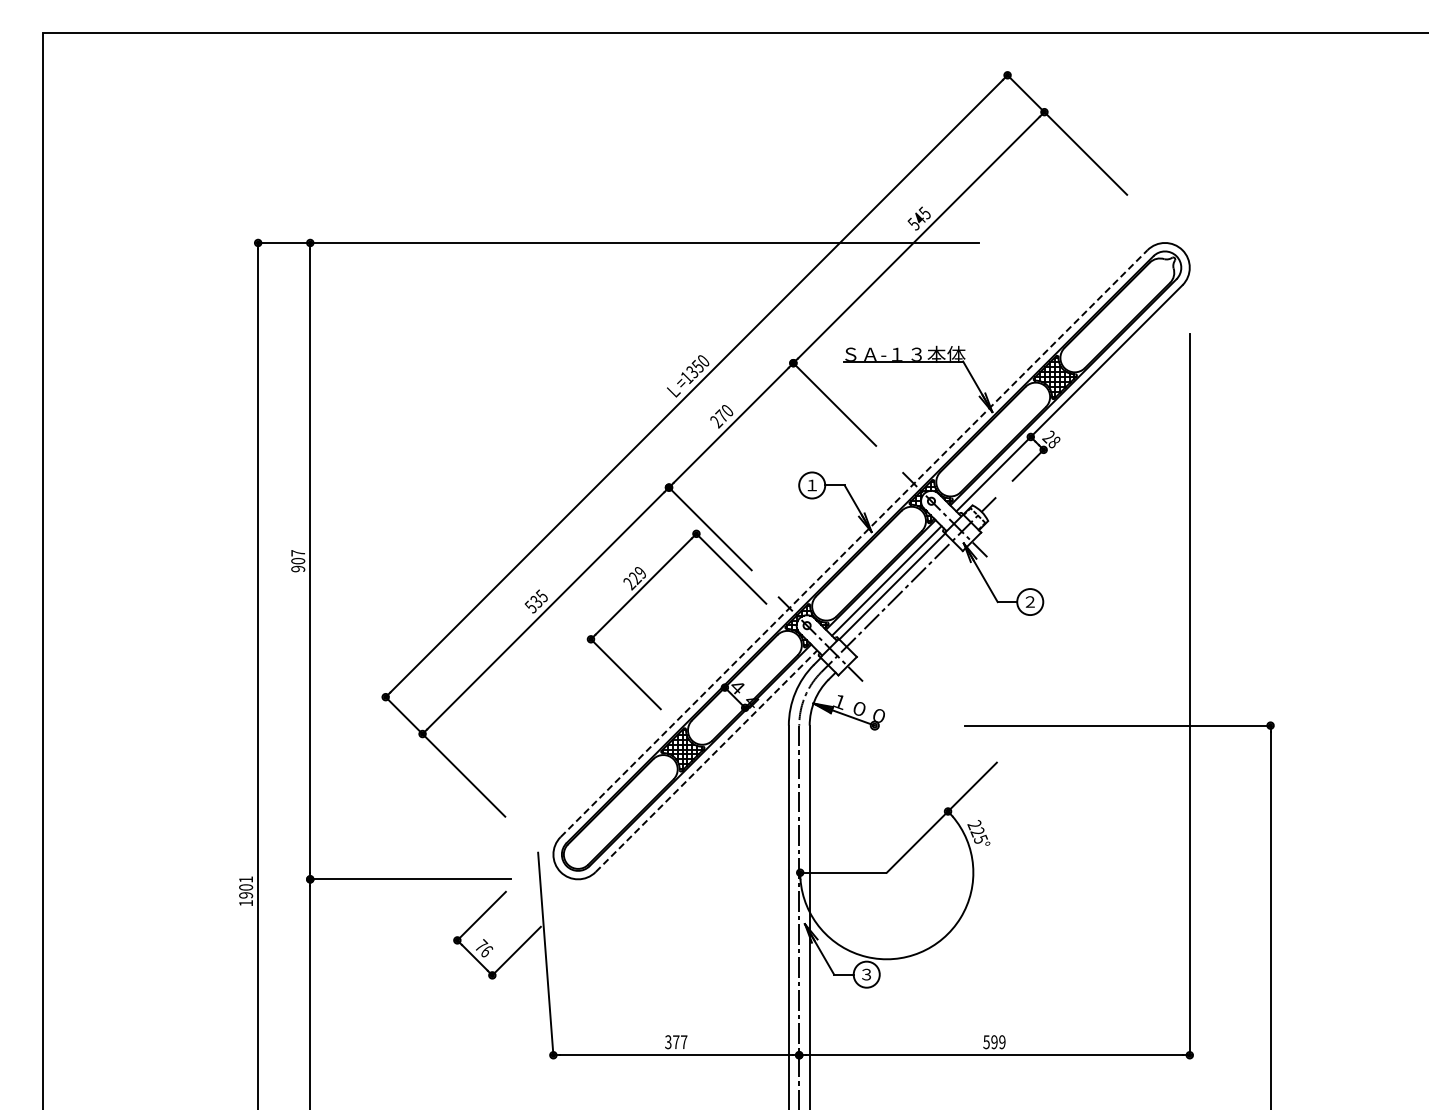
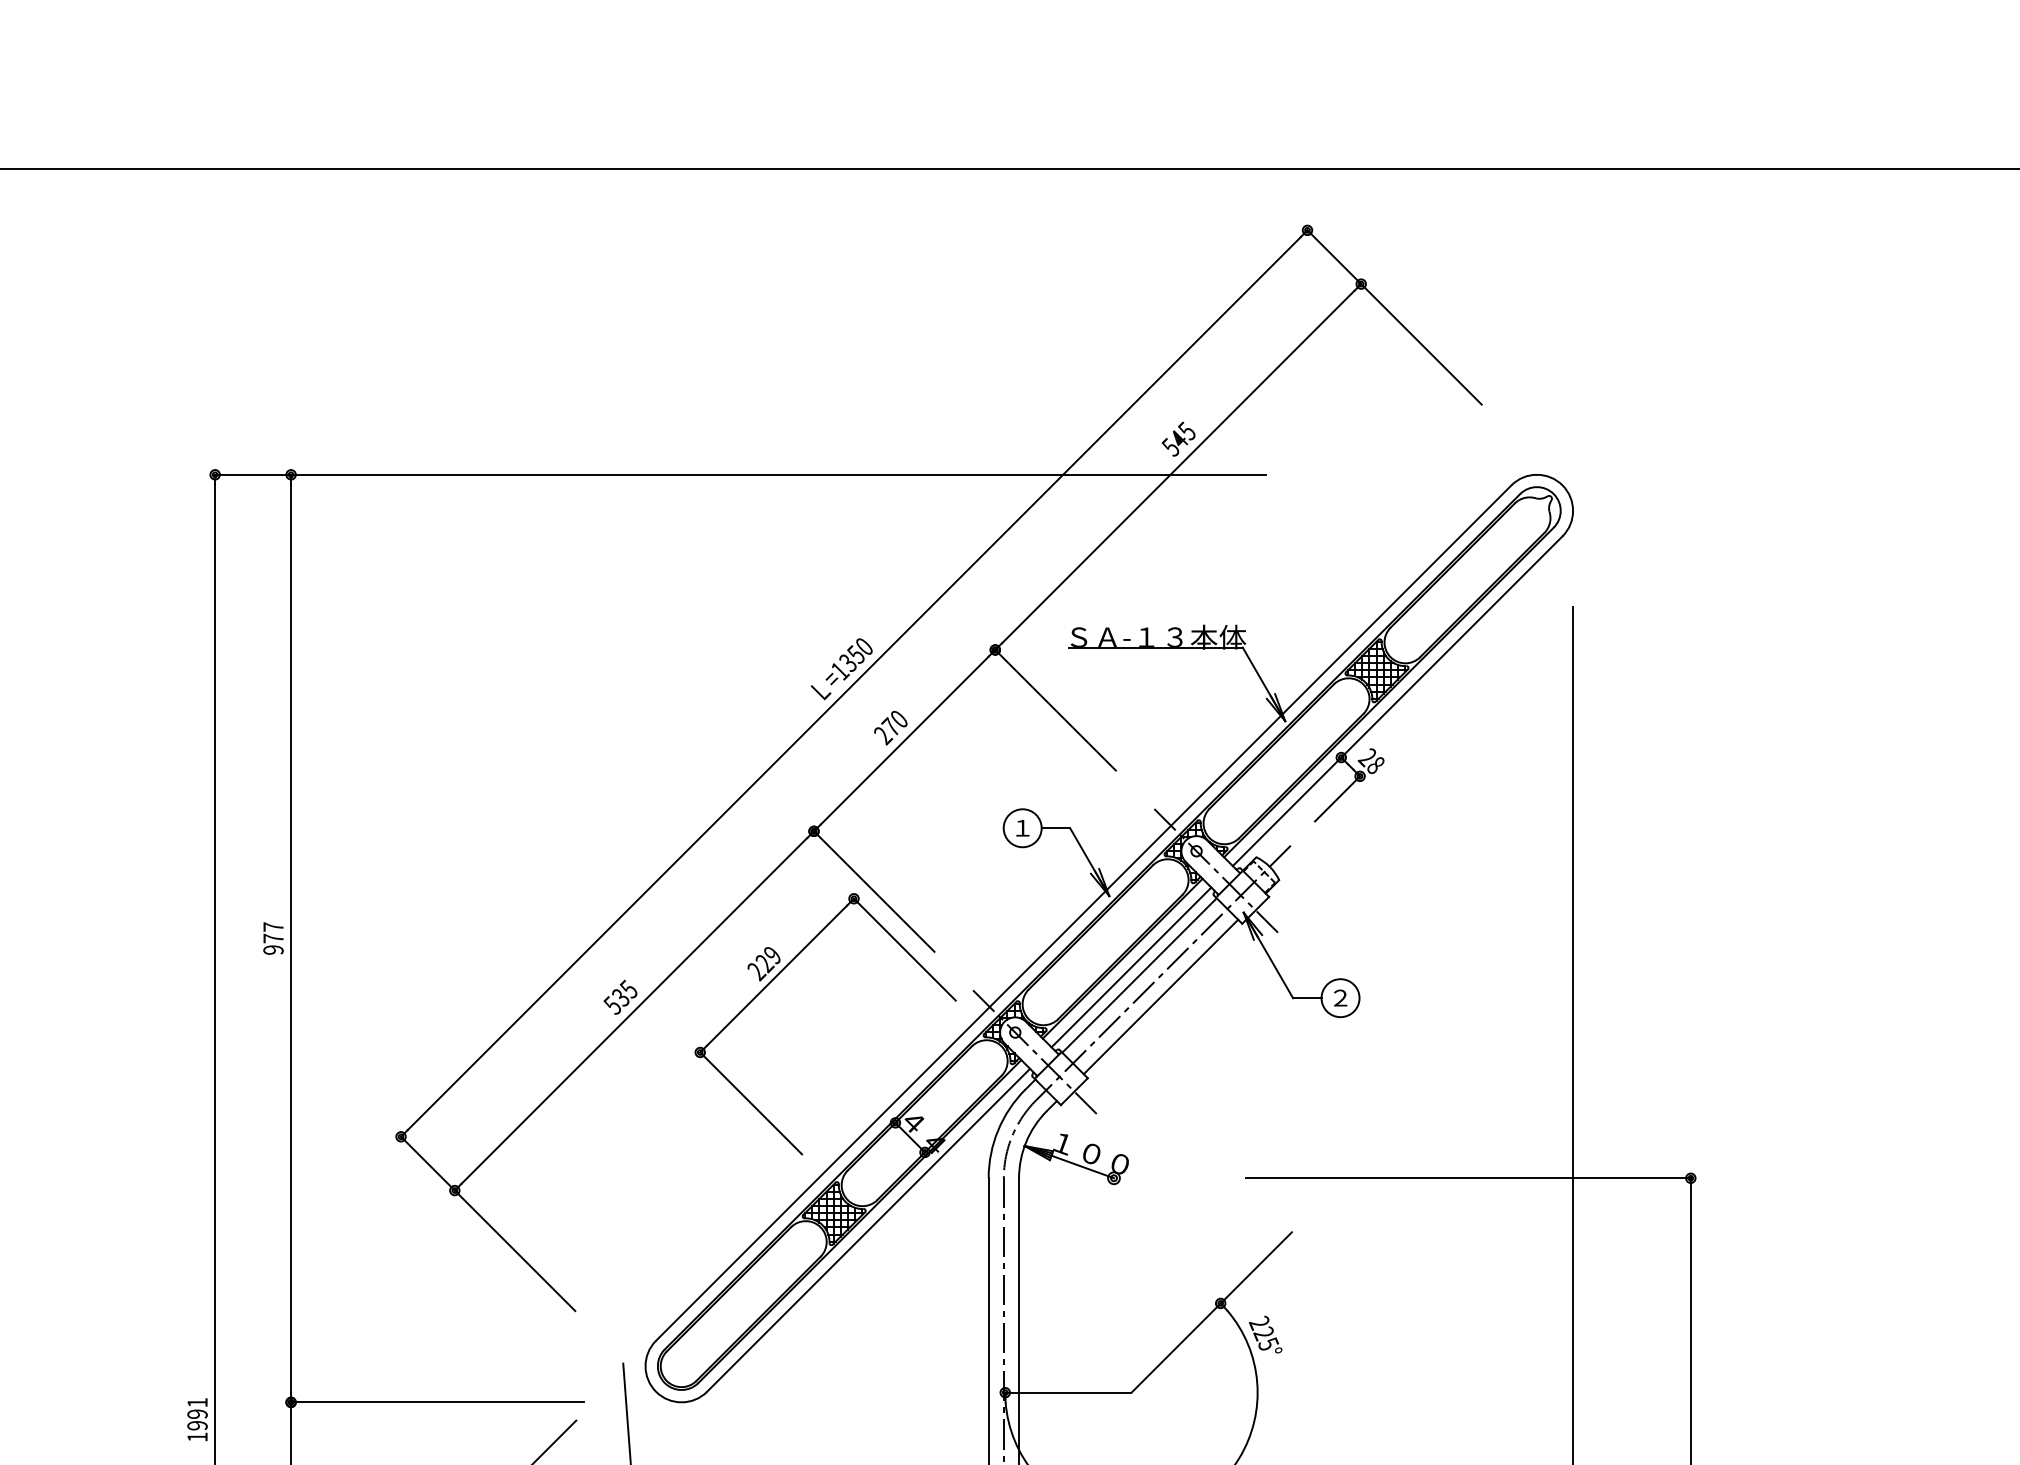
line: (854, 543) -> (1084, 912), dashed -> solid
text: (298, 560) -> (273, 937), 907 -> 977
line: (907, 601) -> (1161, 997), added
line: (706, 761) -> (868, 1230), dashed -> solid
text: (246, 887) -> (198, 1414), 1901 -> 1991

